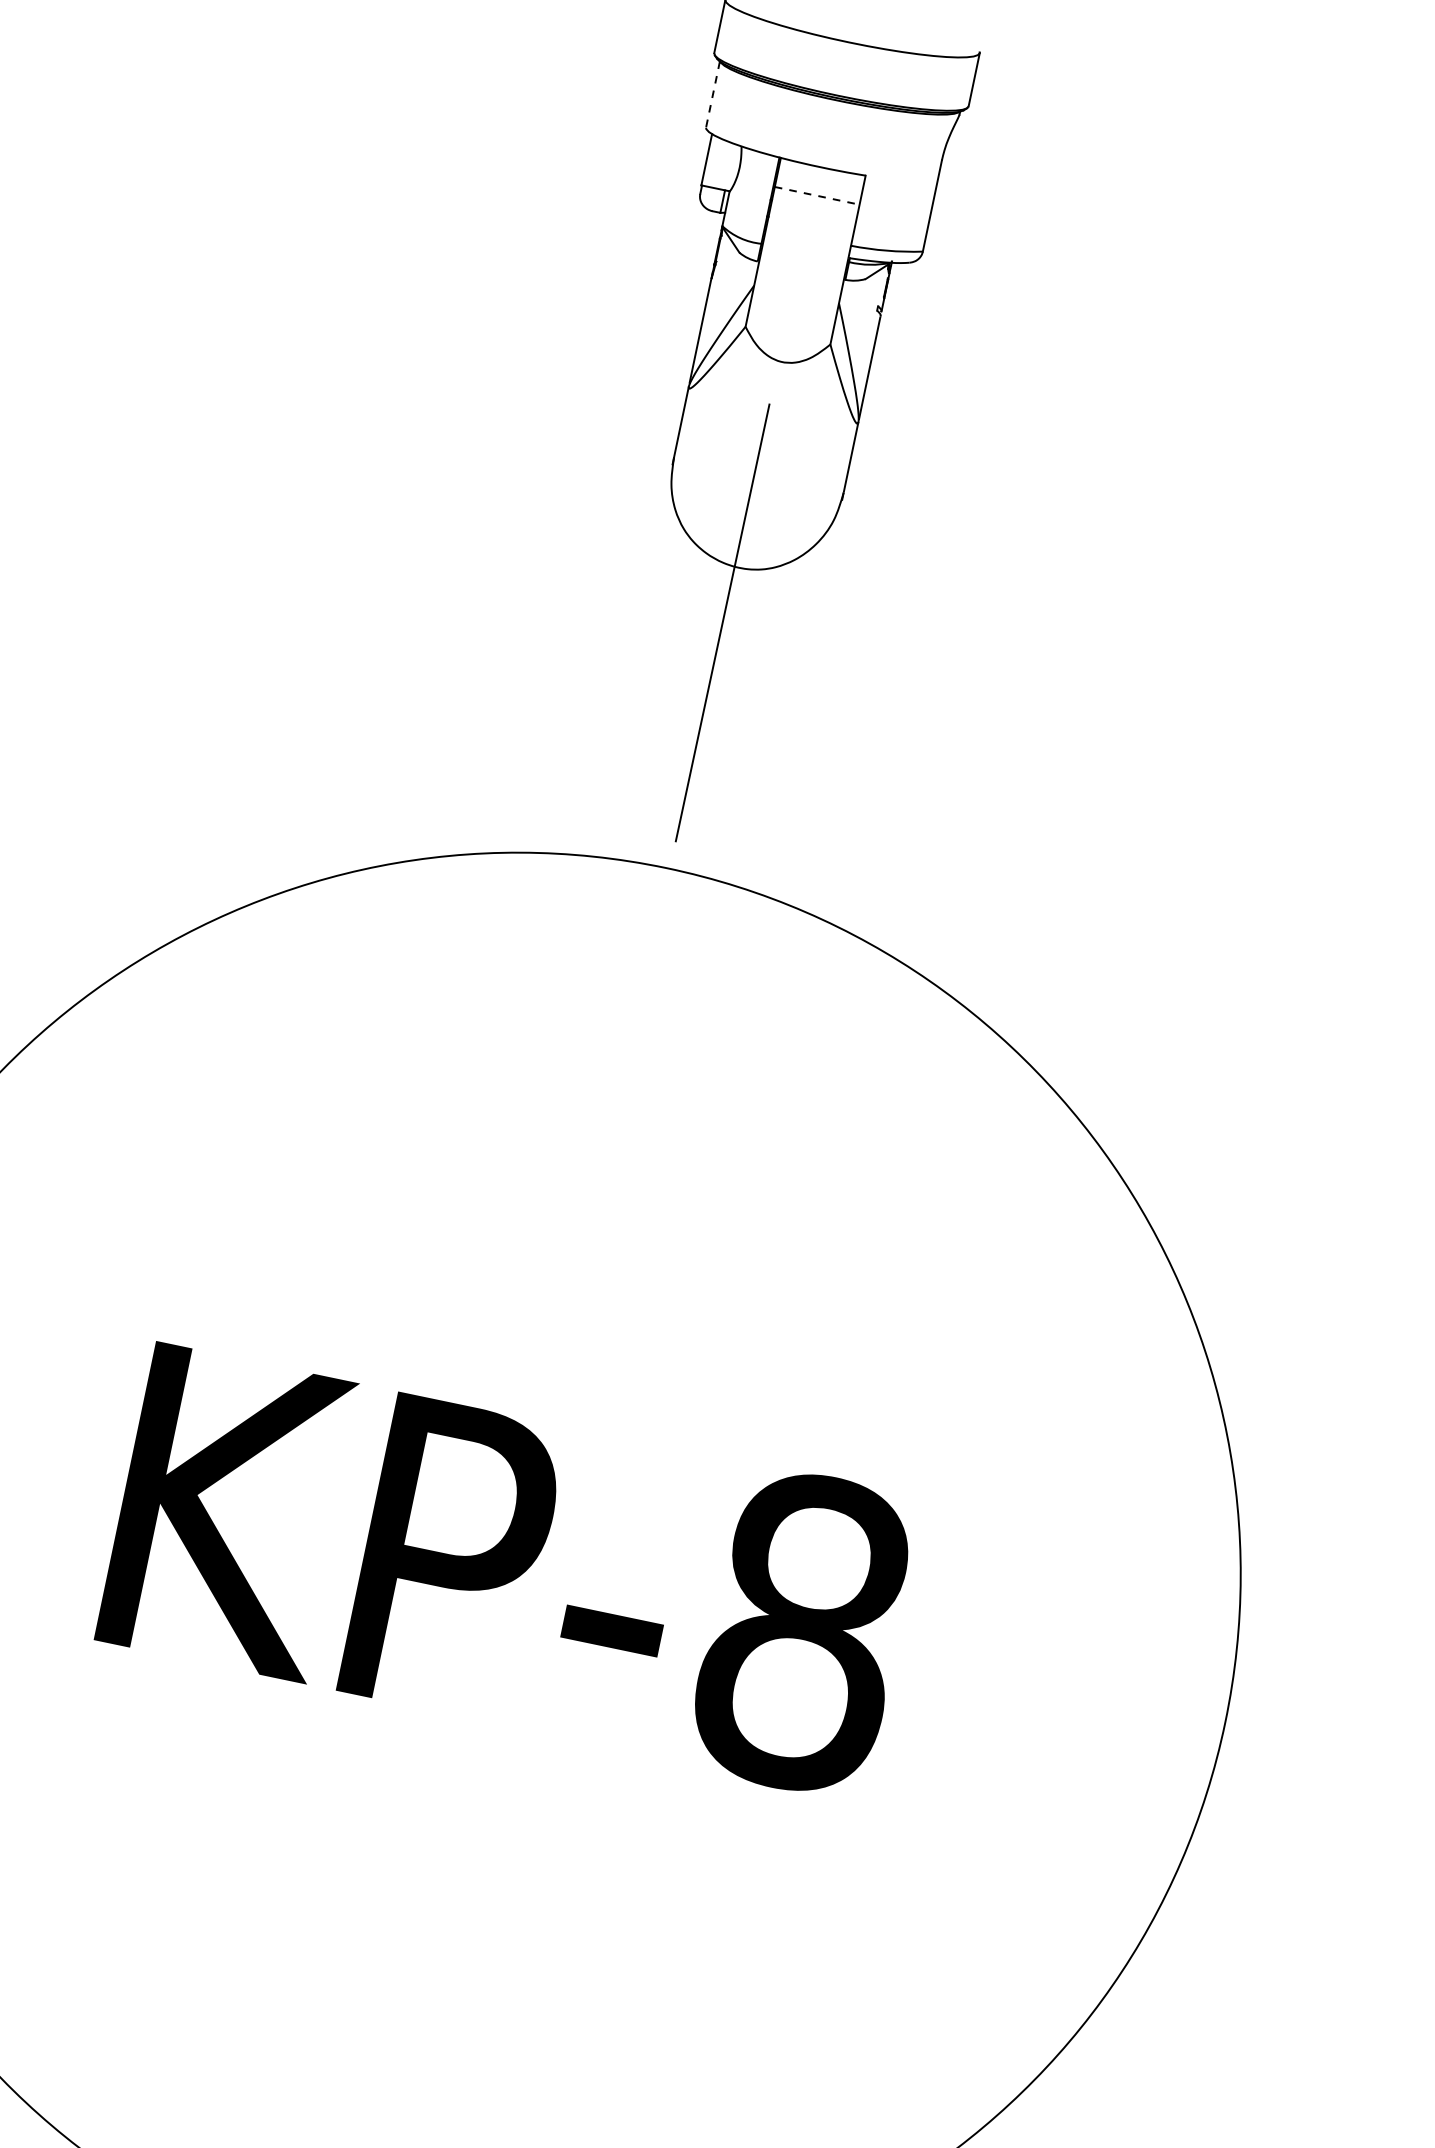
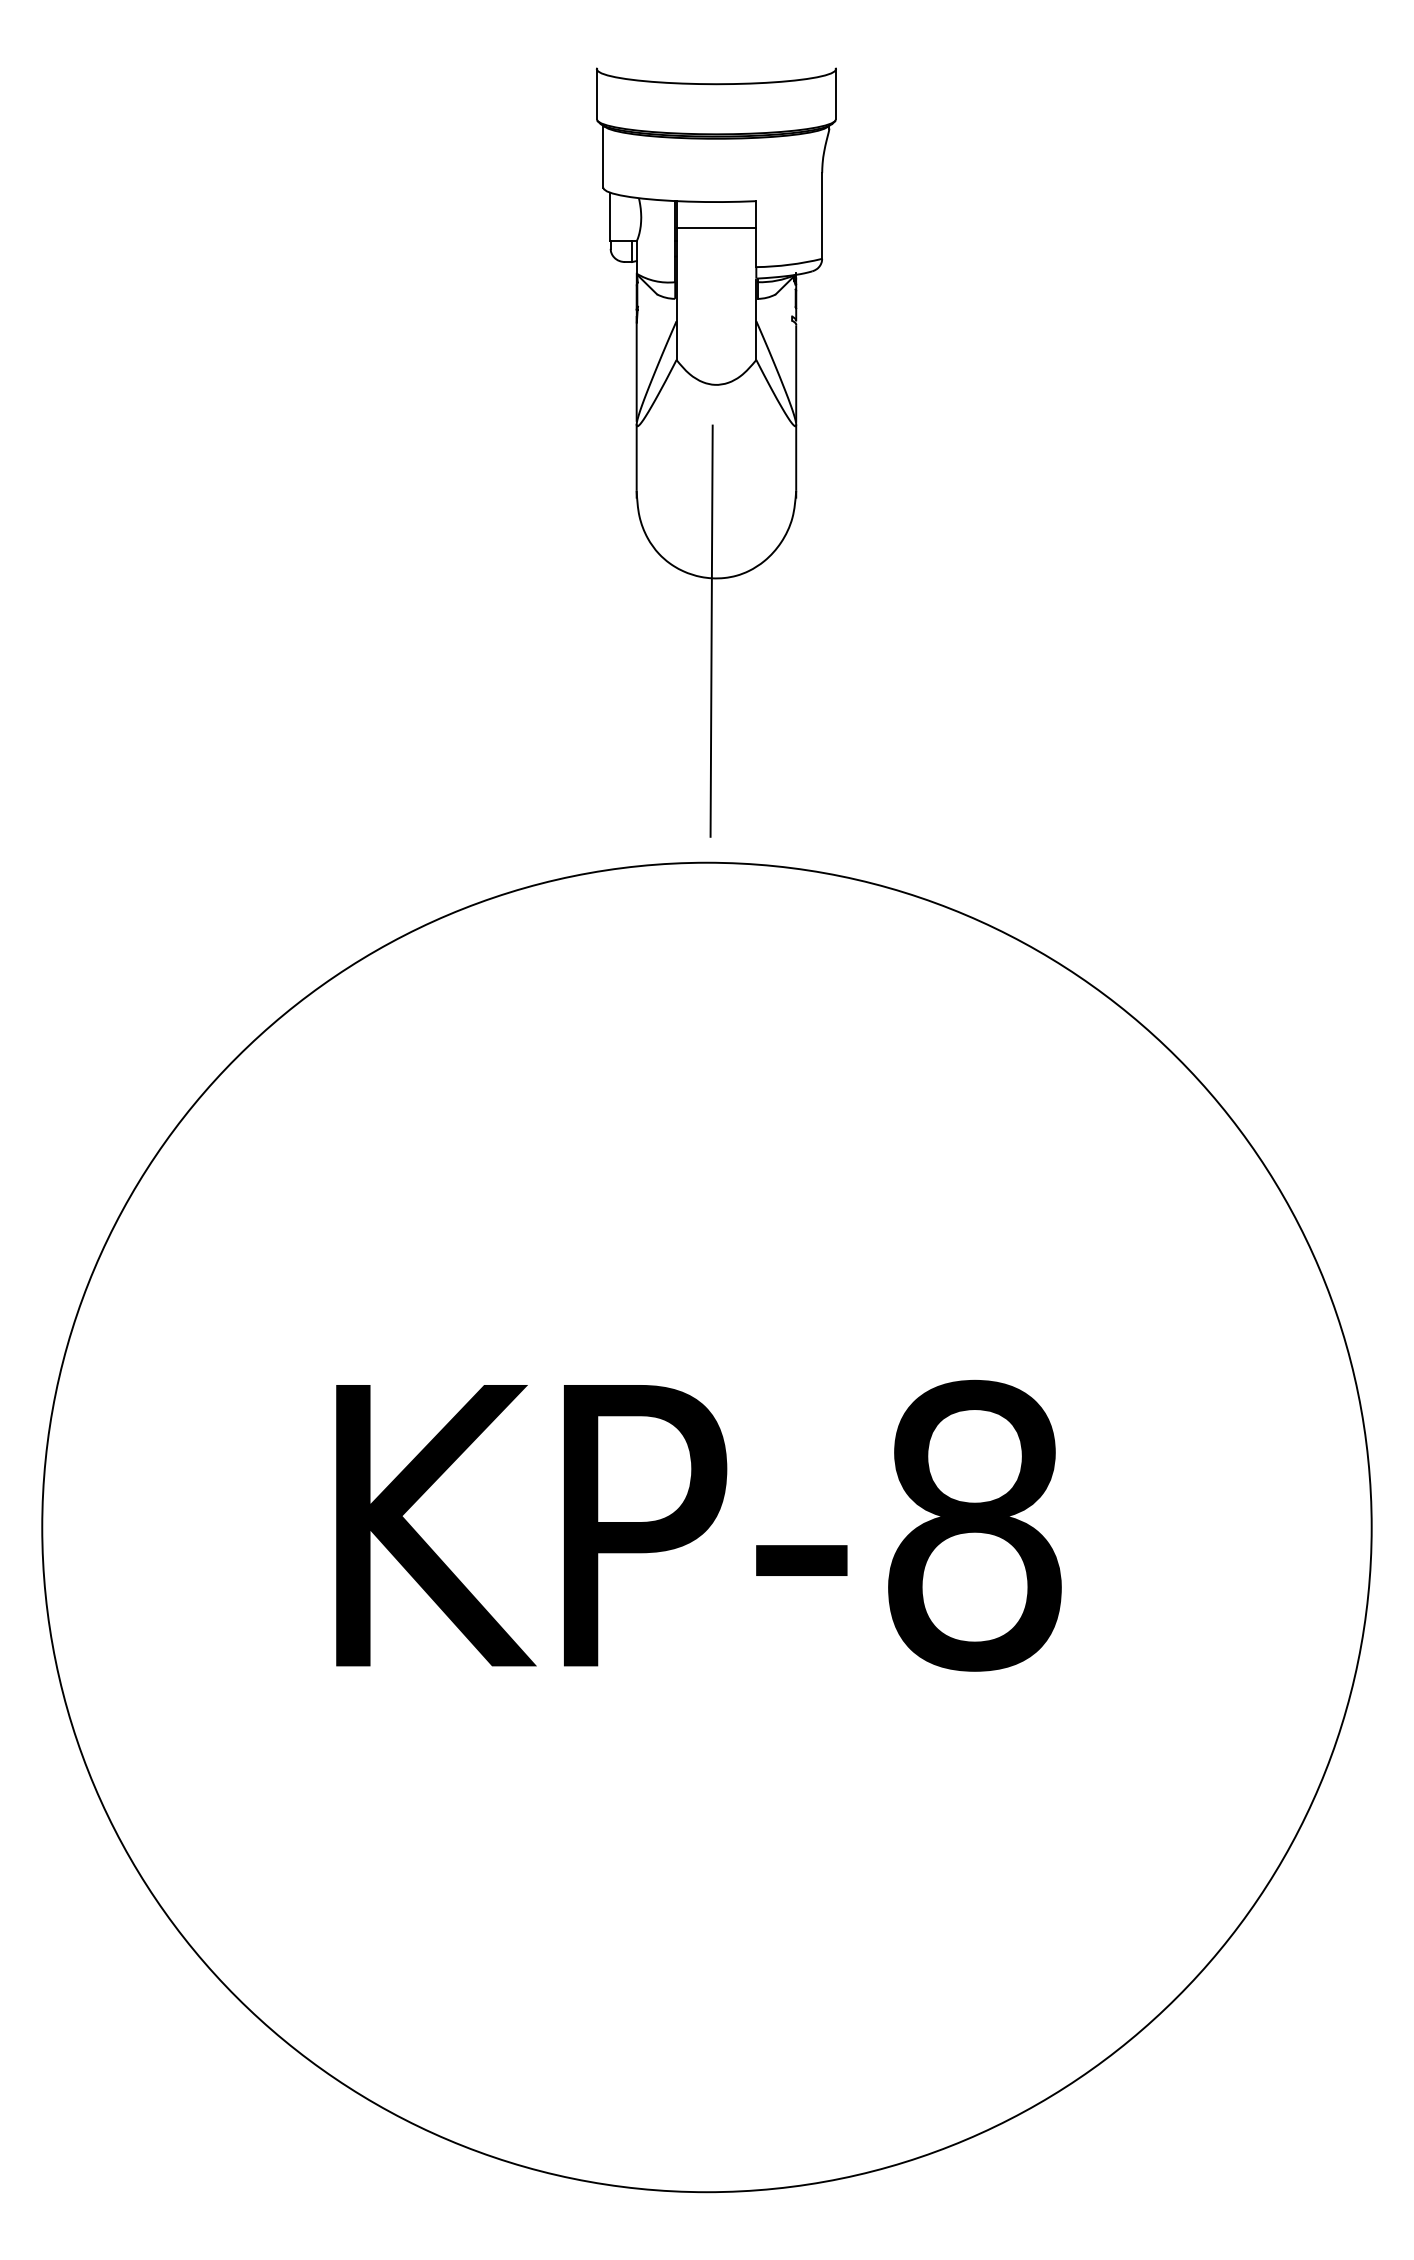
line: (712, 95) -> (603, 157), dashed -> solid
line: (817, 195) -> (716, 228), dashed -> solid

